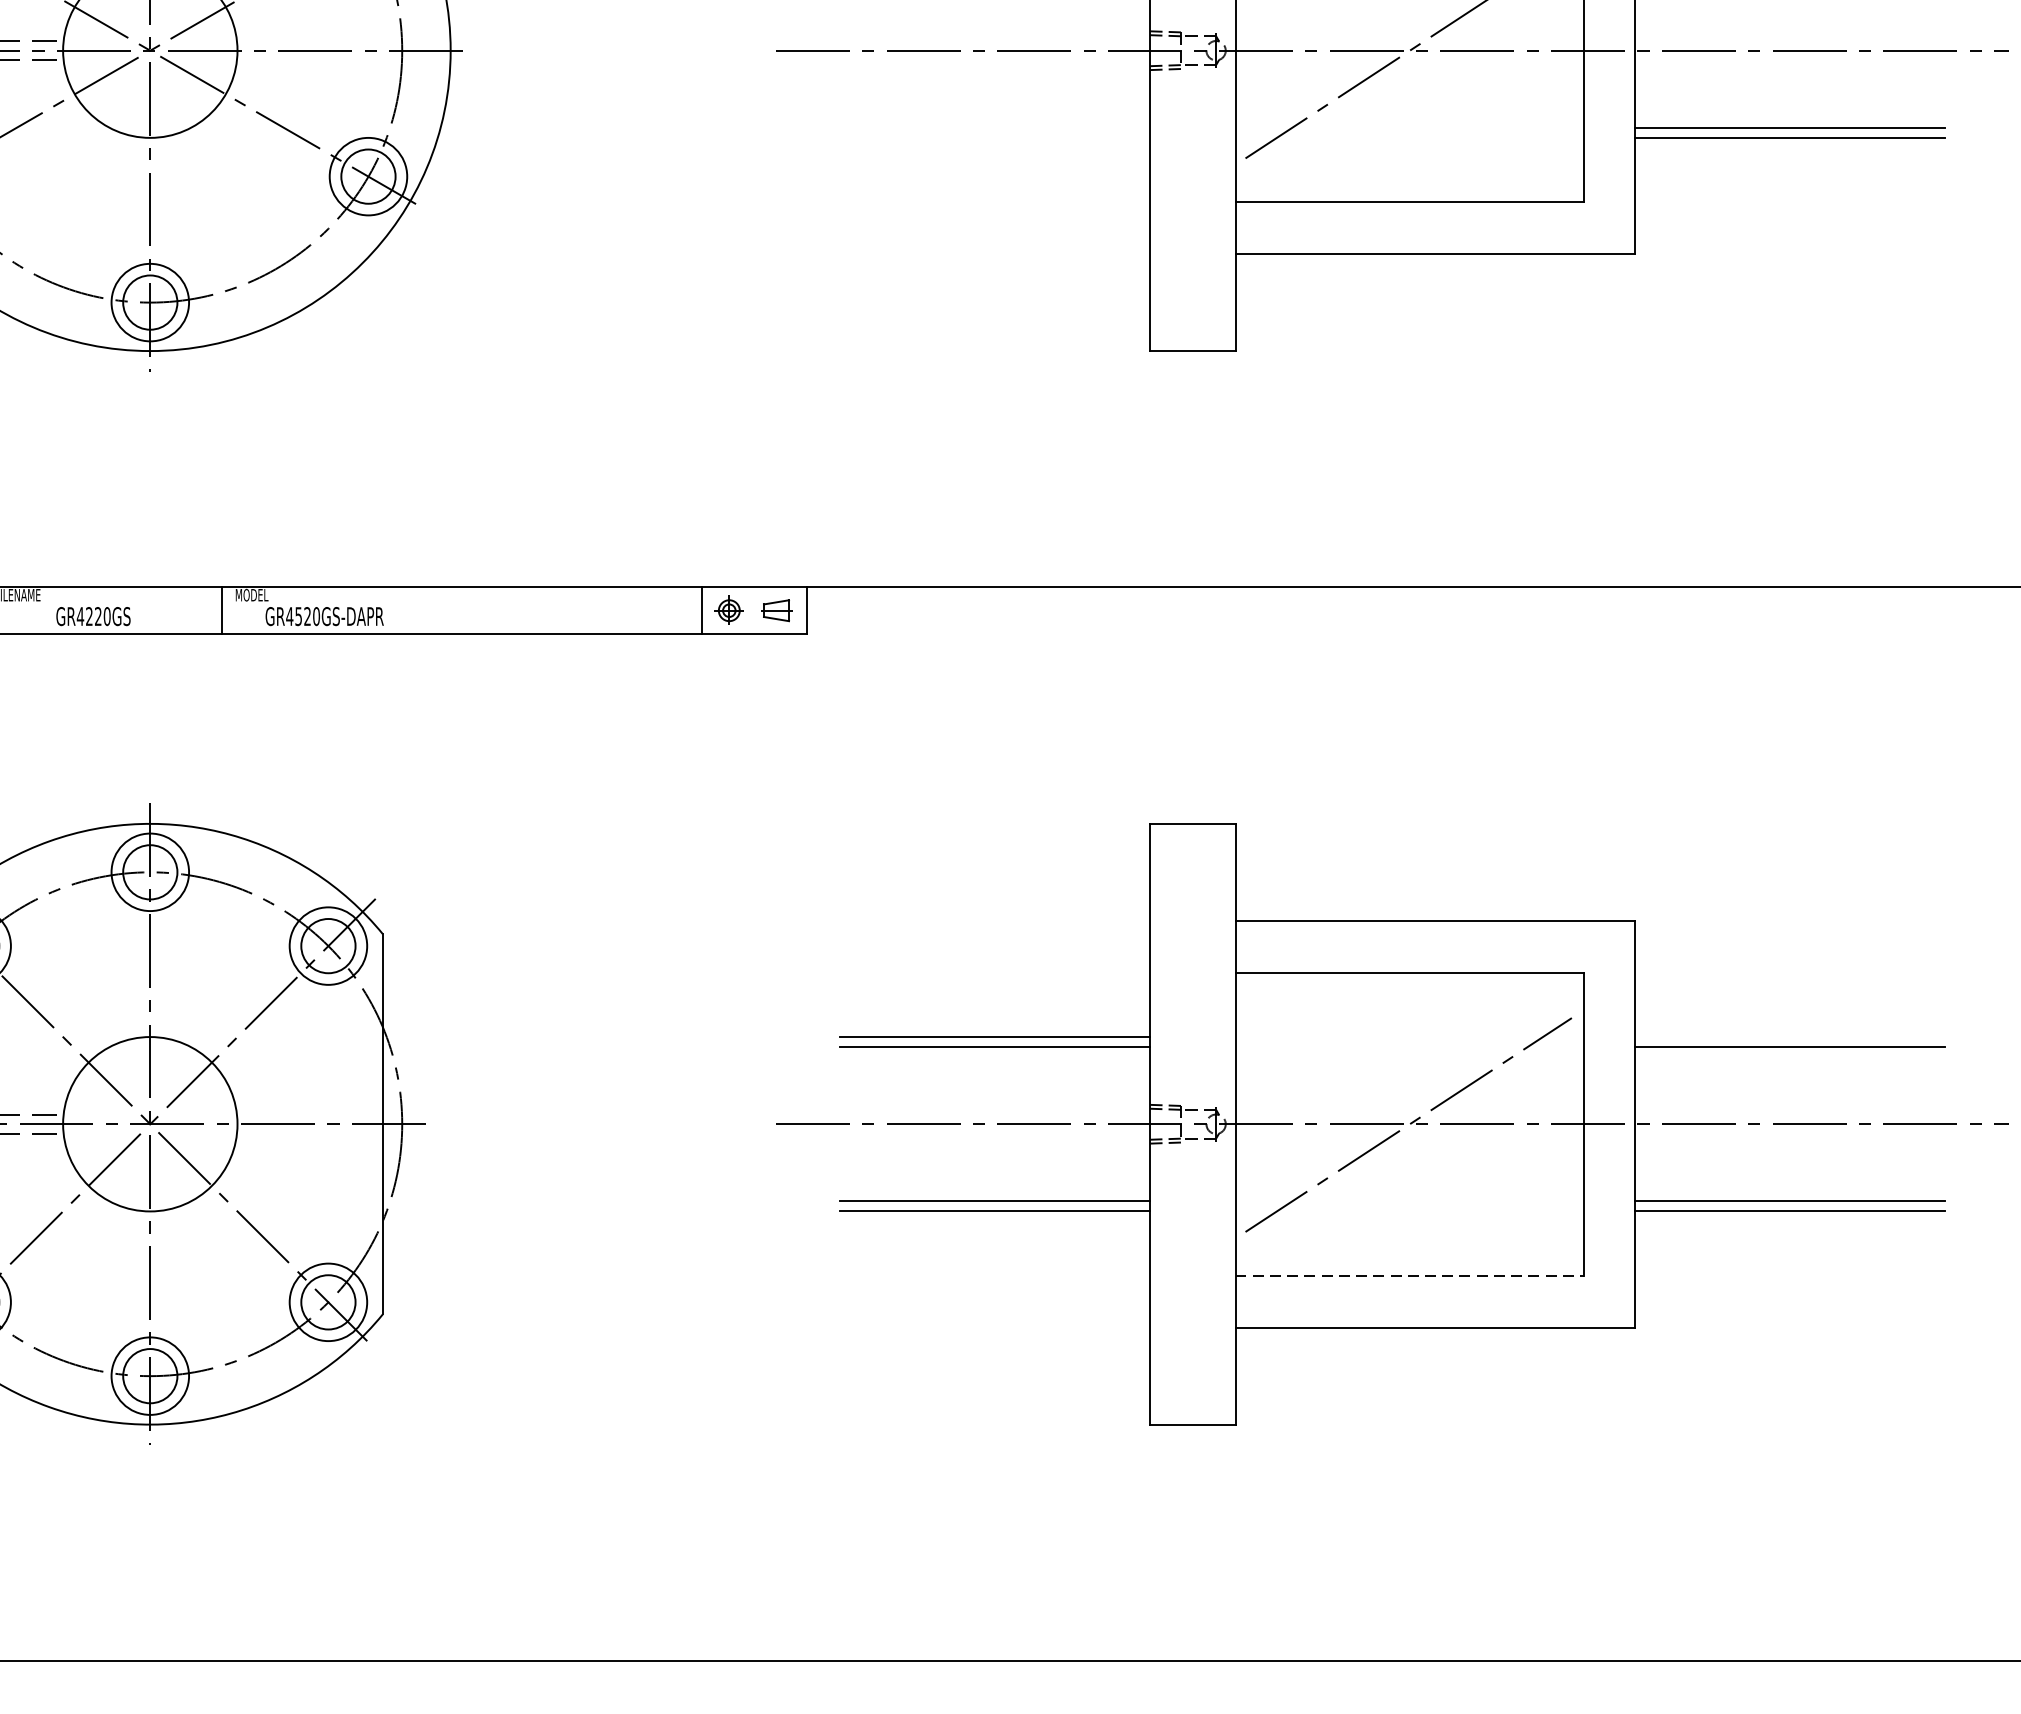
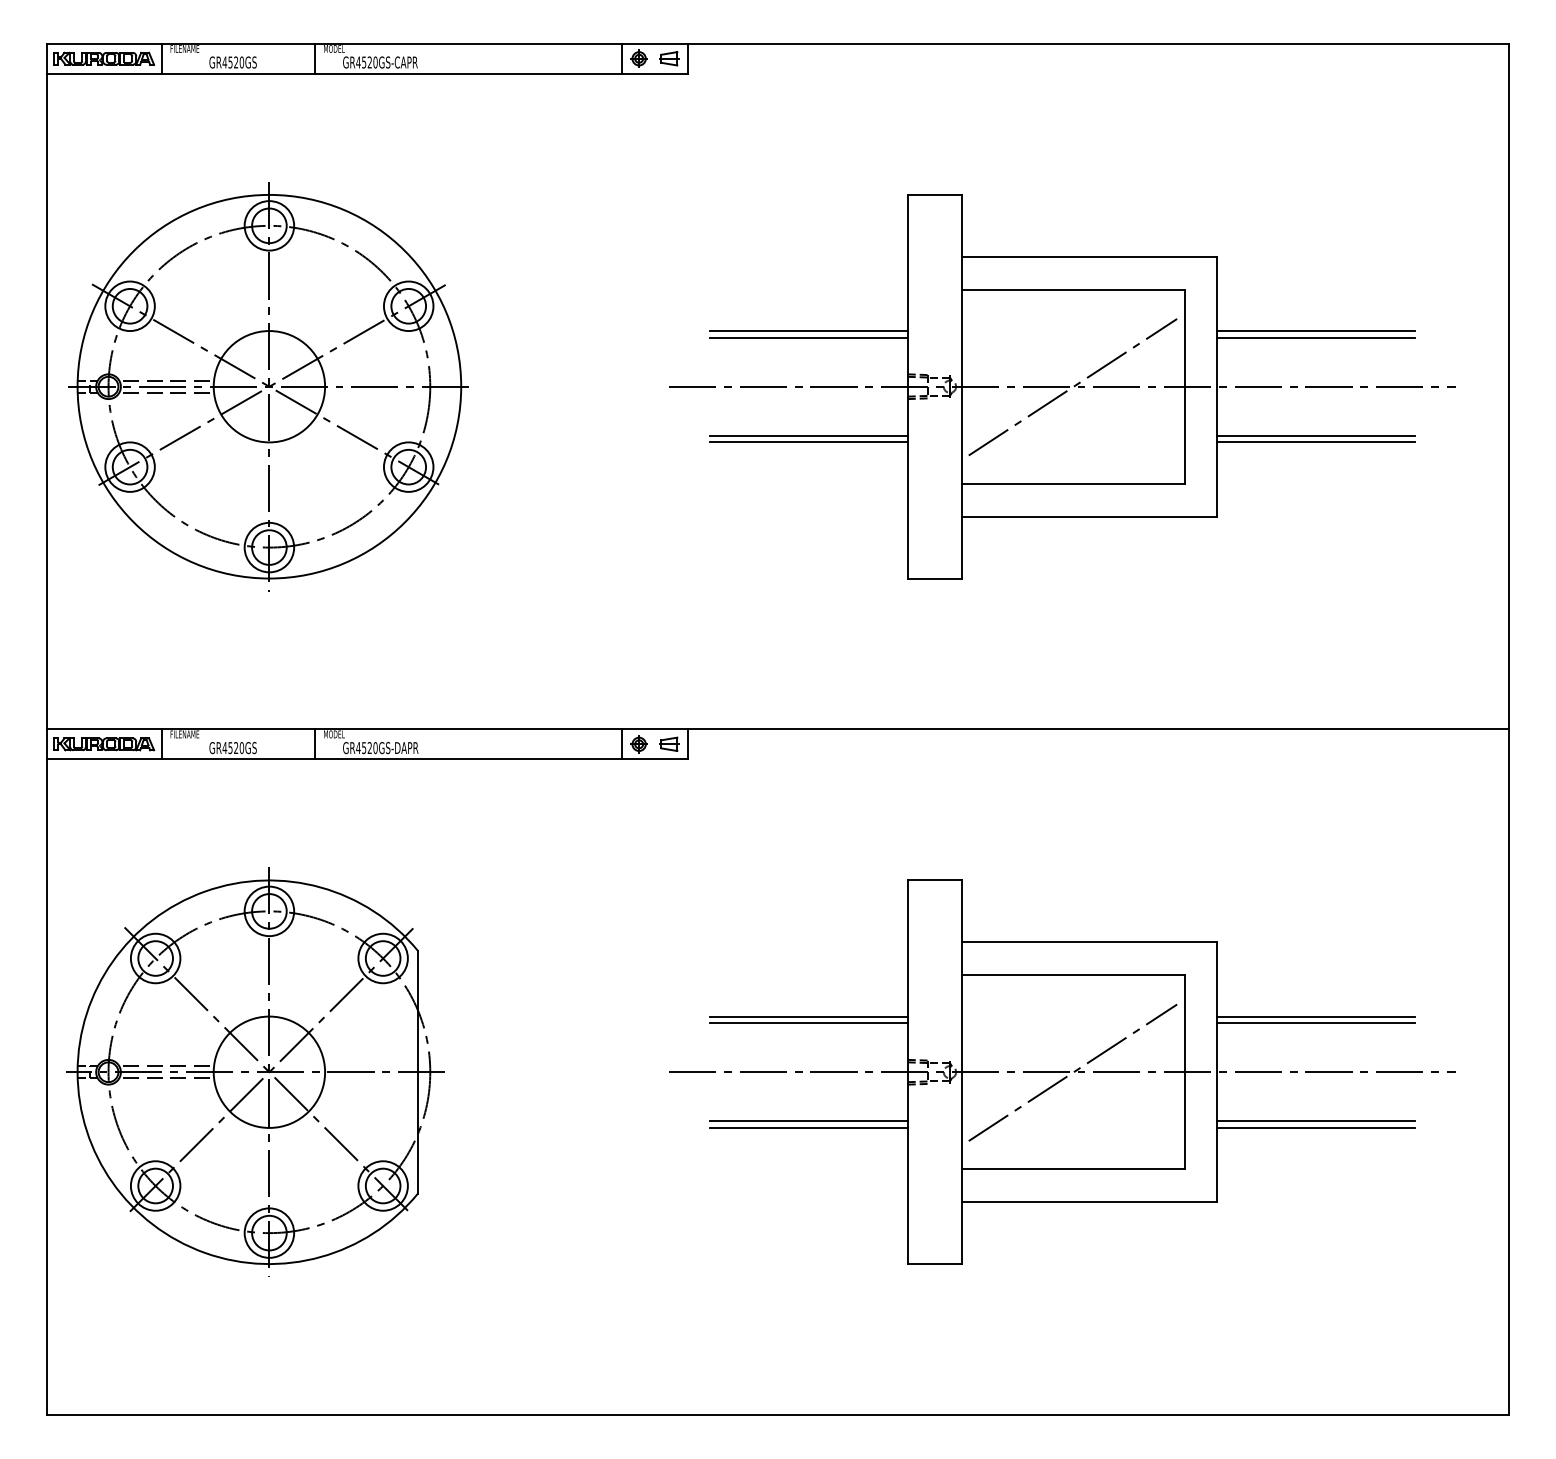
line: (994, 127) -> (808, 435), added
line: (994, 138) -> (808, 442), added
text: (89, 617) -> (230, 748), GR4220GS -> GR4520GS
line: (1790, 1036) -> (1316, 1016), added
line: (1411, 1276) -> (1074, 1169), dashed -> solid

